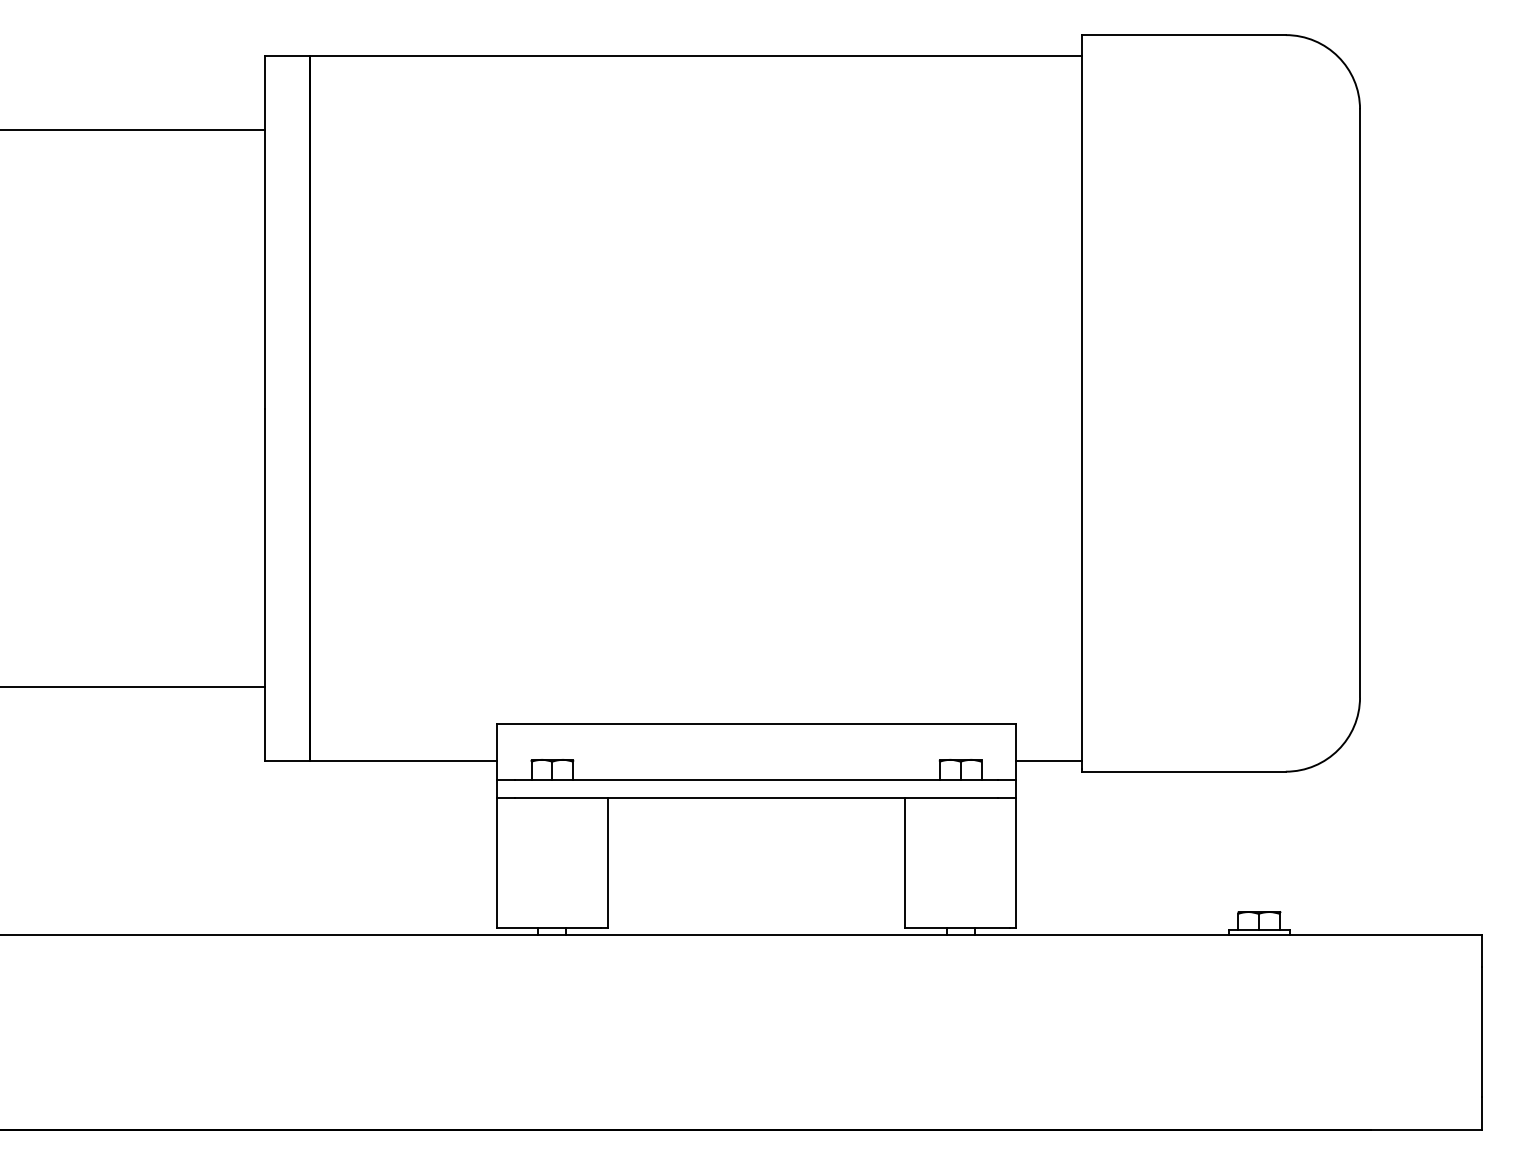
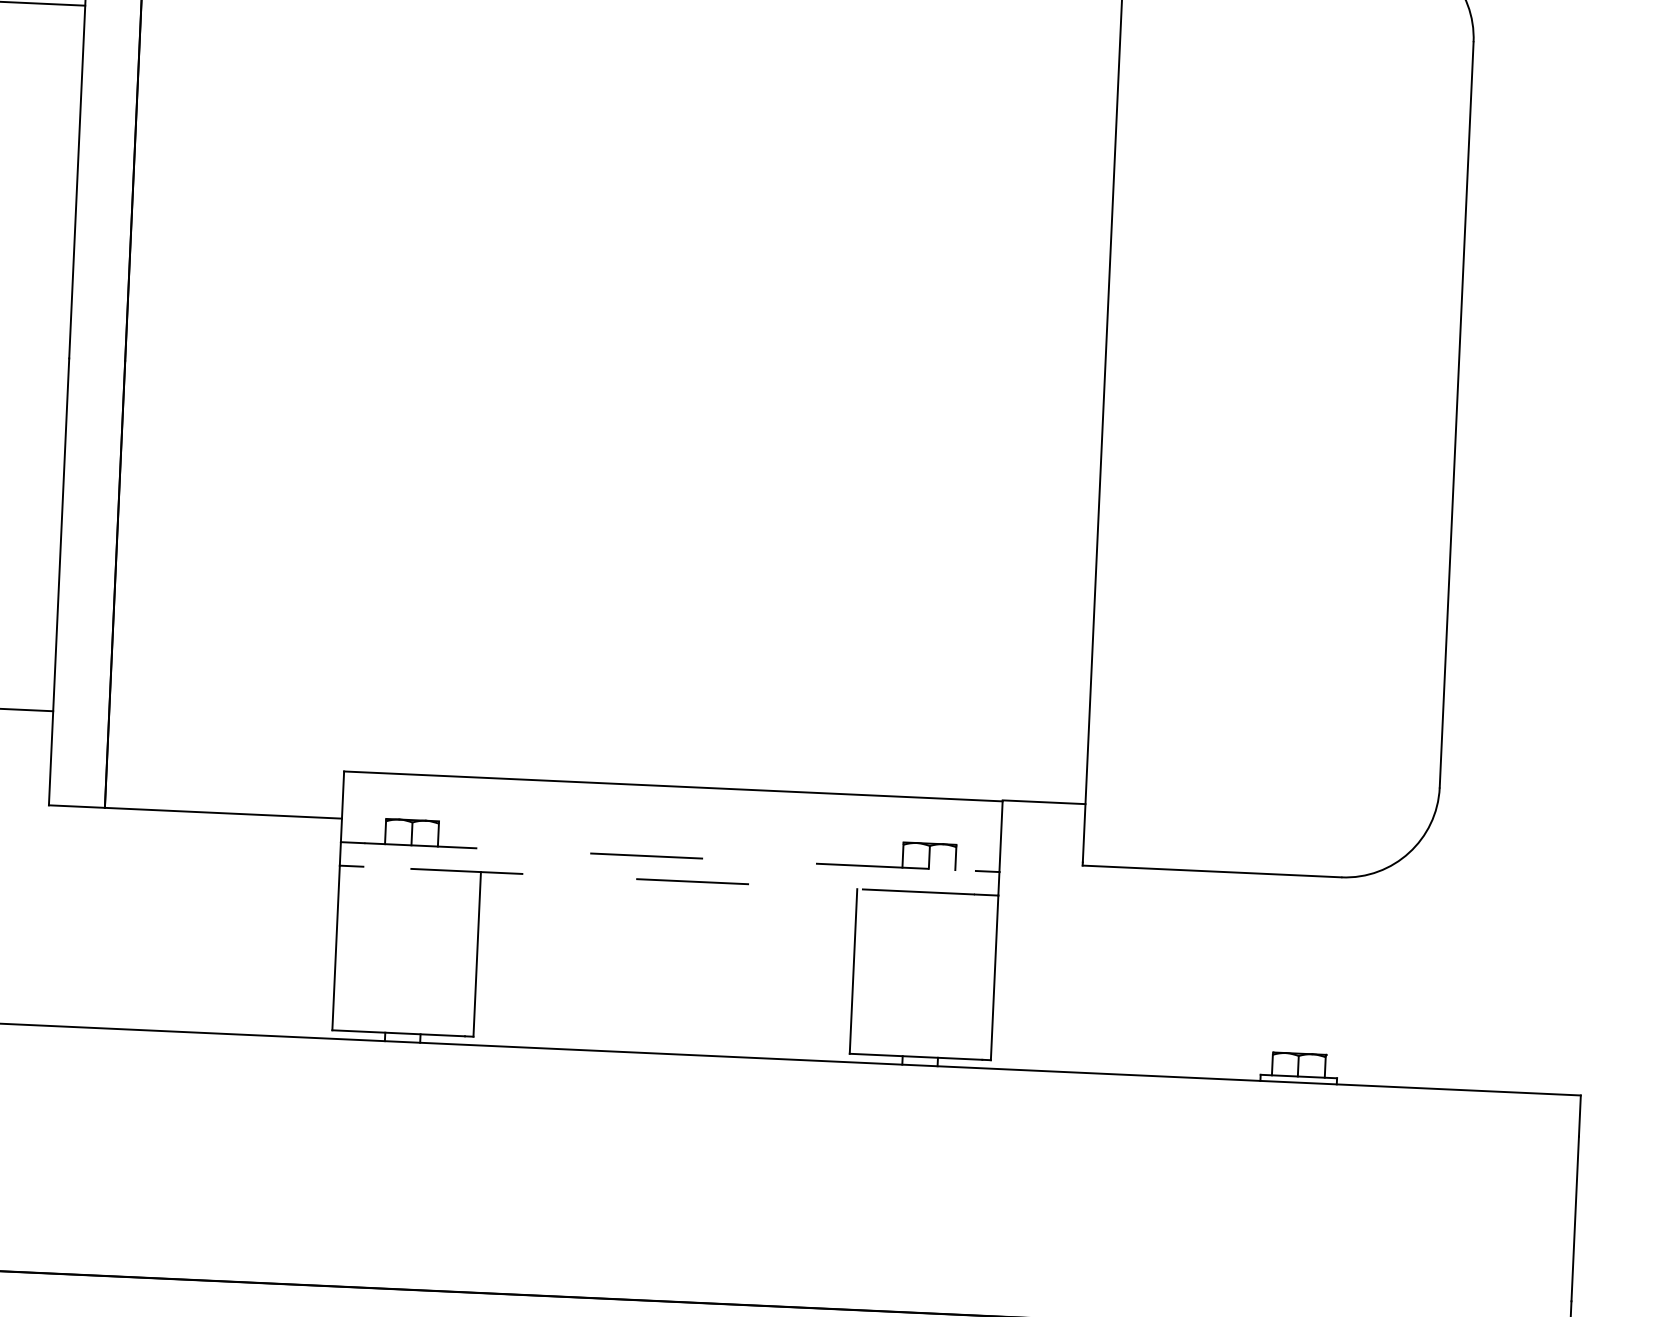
line: (1048, 761) -> (1043, 802), moved
line: (757, 779) -> (671, 856), solid -> dashed
line: (756, 798) -> (669, 880), solid -> dashed

